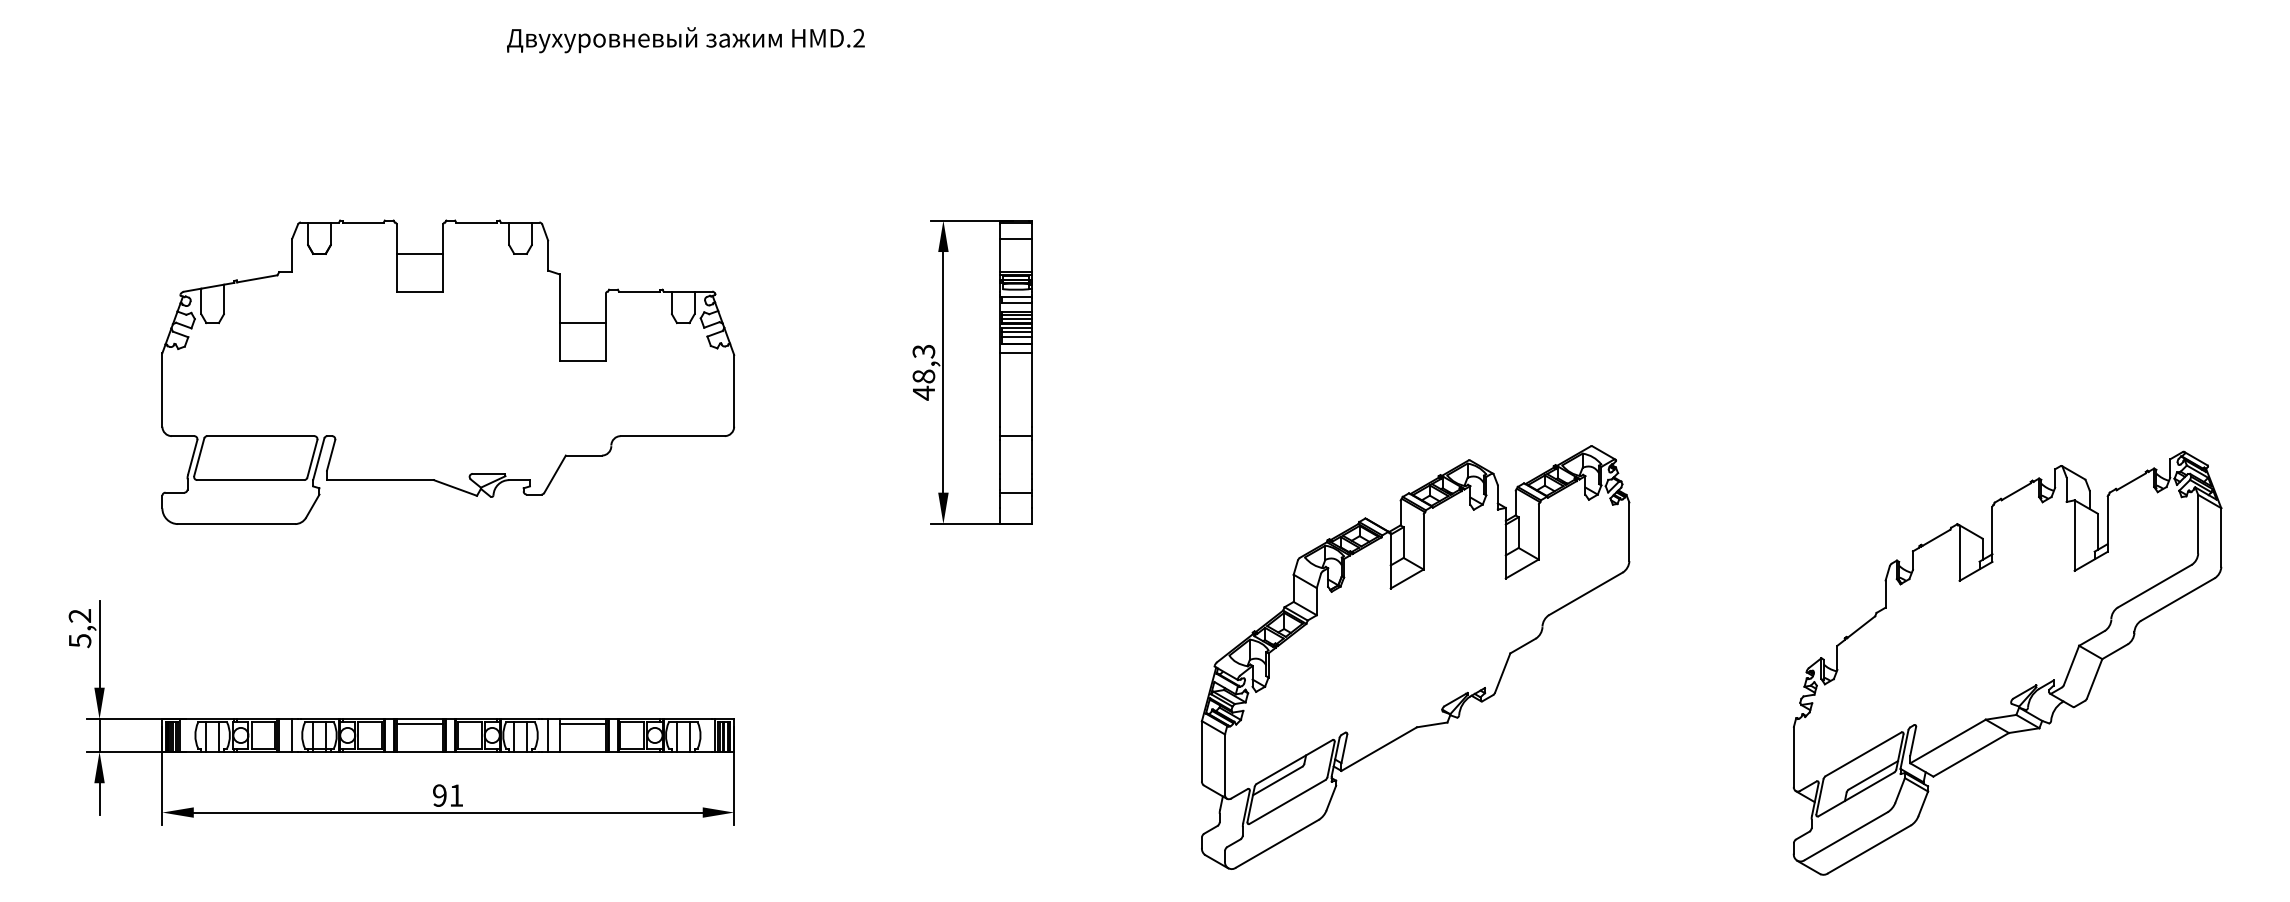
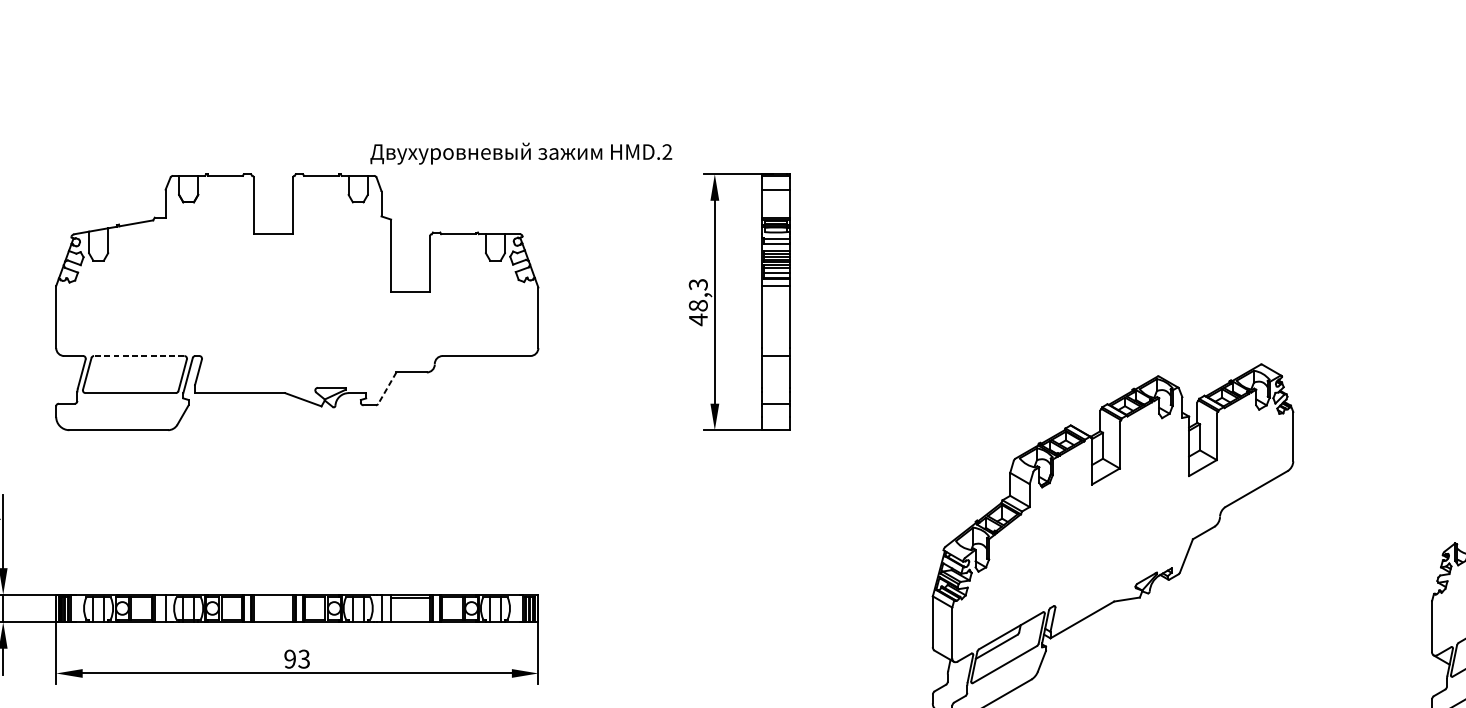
text: (685, 40) -> (520, 153), moved
line: (419, 253) -> (273, 202), removed
line: (582, 323) -> (410, 261), removed
line: (260, 436) -> (138, 356), solid -> dashed
line: (555, 474) -> (387, 388), solid -> dashed
line: (419, 723) -> (273, 598), removed
text: (456, 795) -> (304, 659), 91 -> 93

